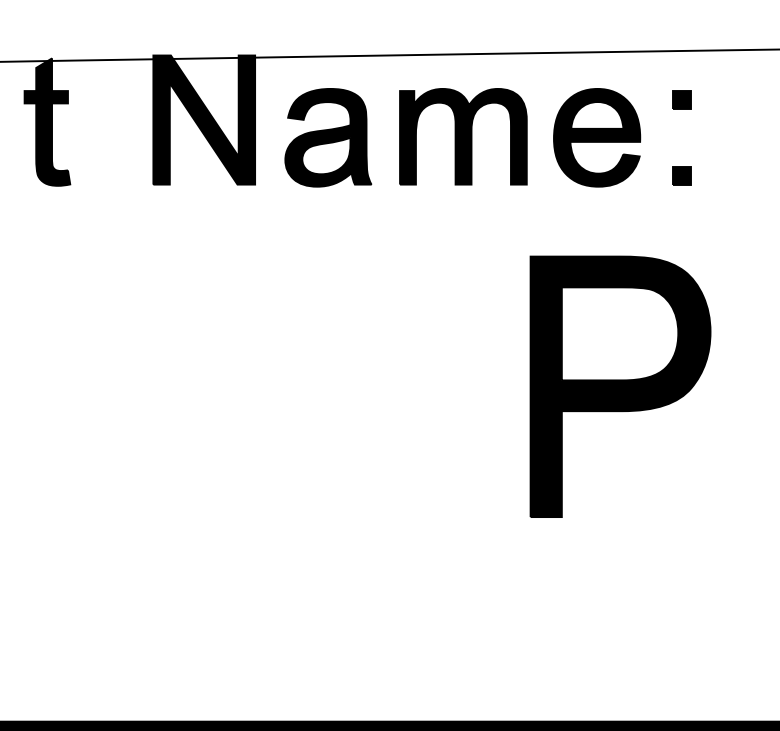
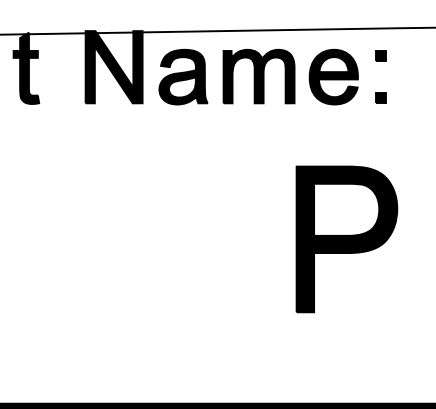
part: (619, 386) -> (346, 239), moved

